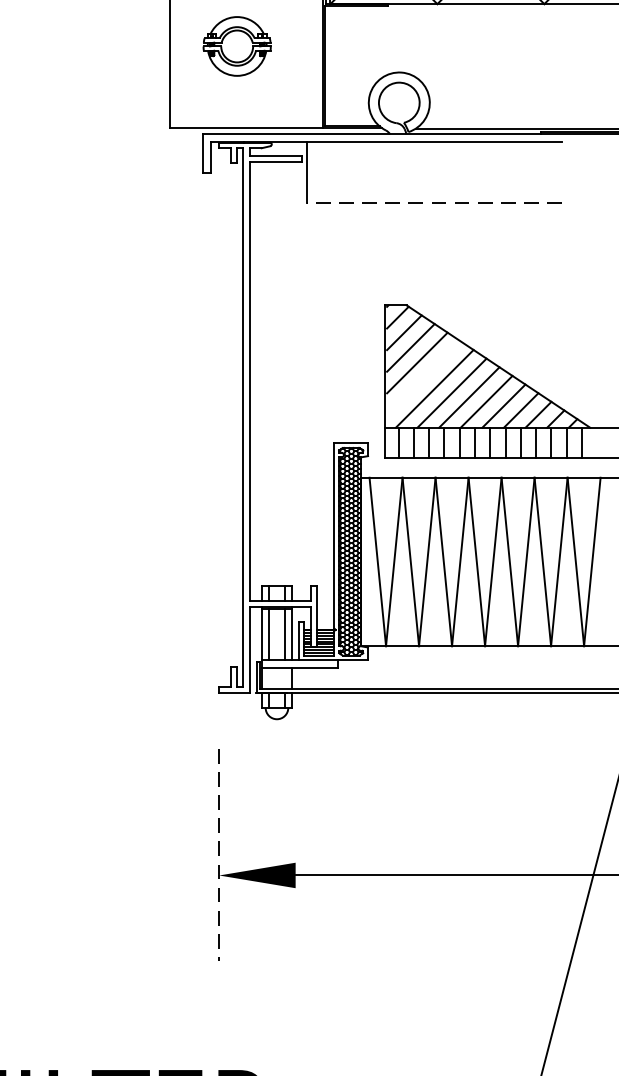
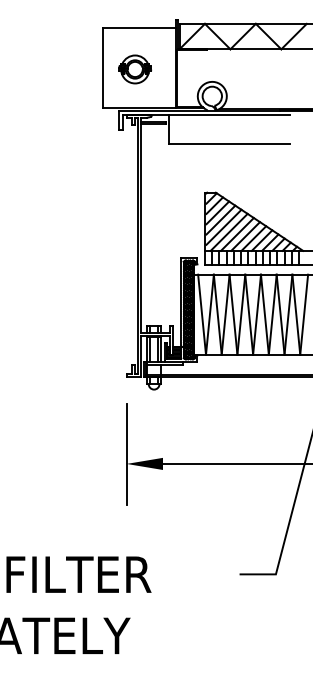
line: (435, 202) -> (229, 143), dashed -> solid
line: (422, 376) -> (223, 226), added
line: (218, 855) -> (126, 454), dashed -> solid

